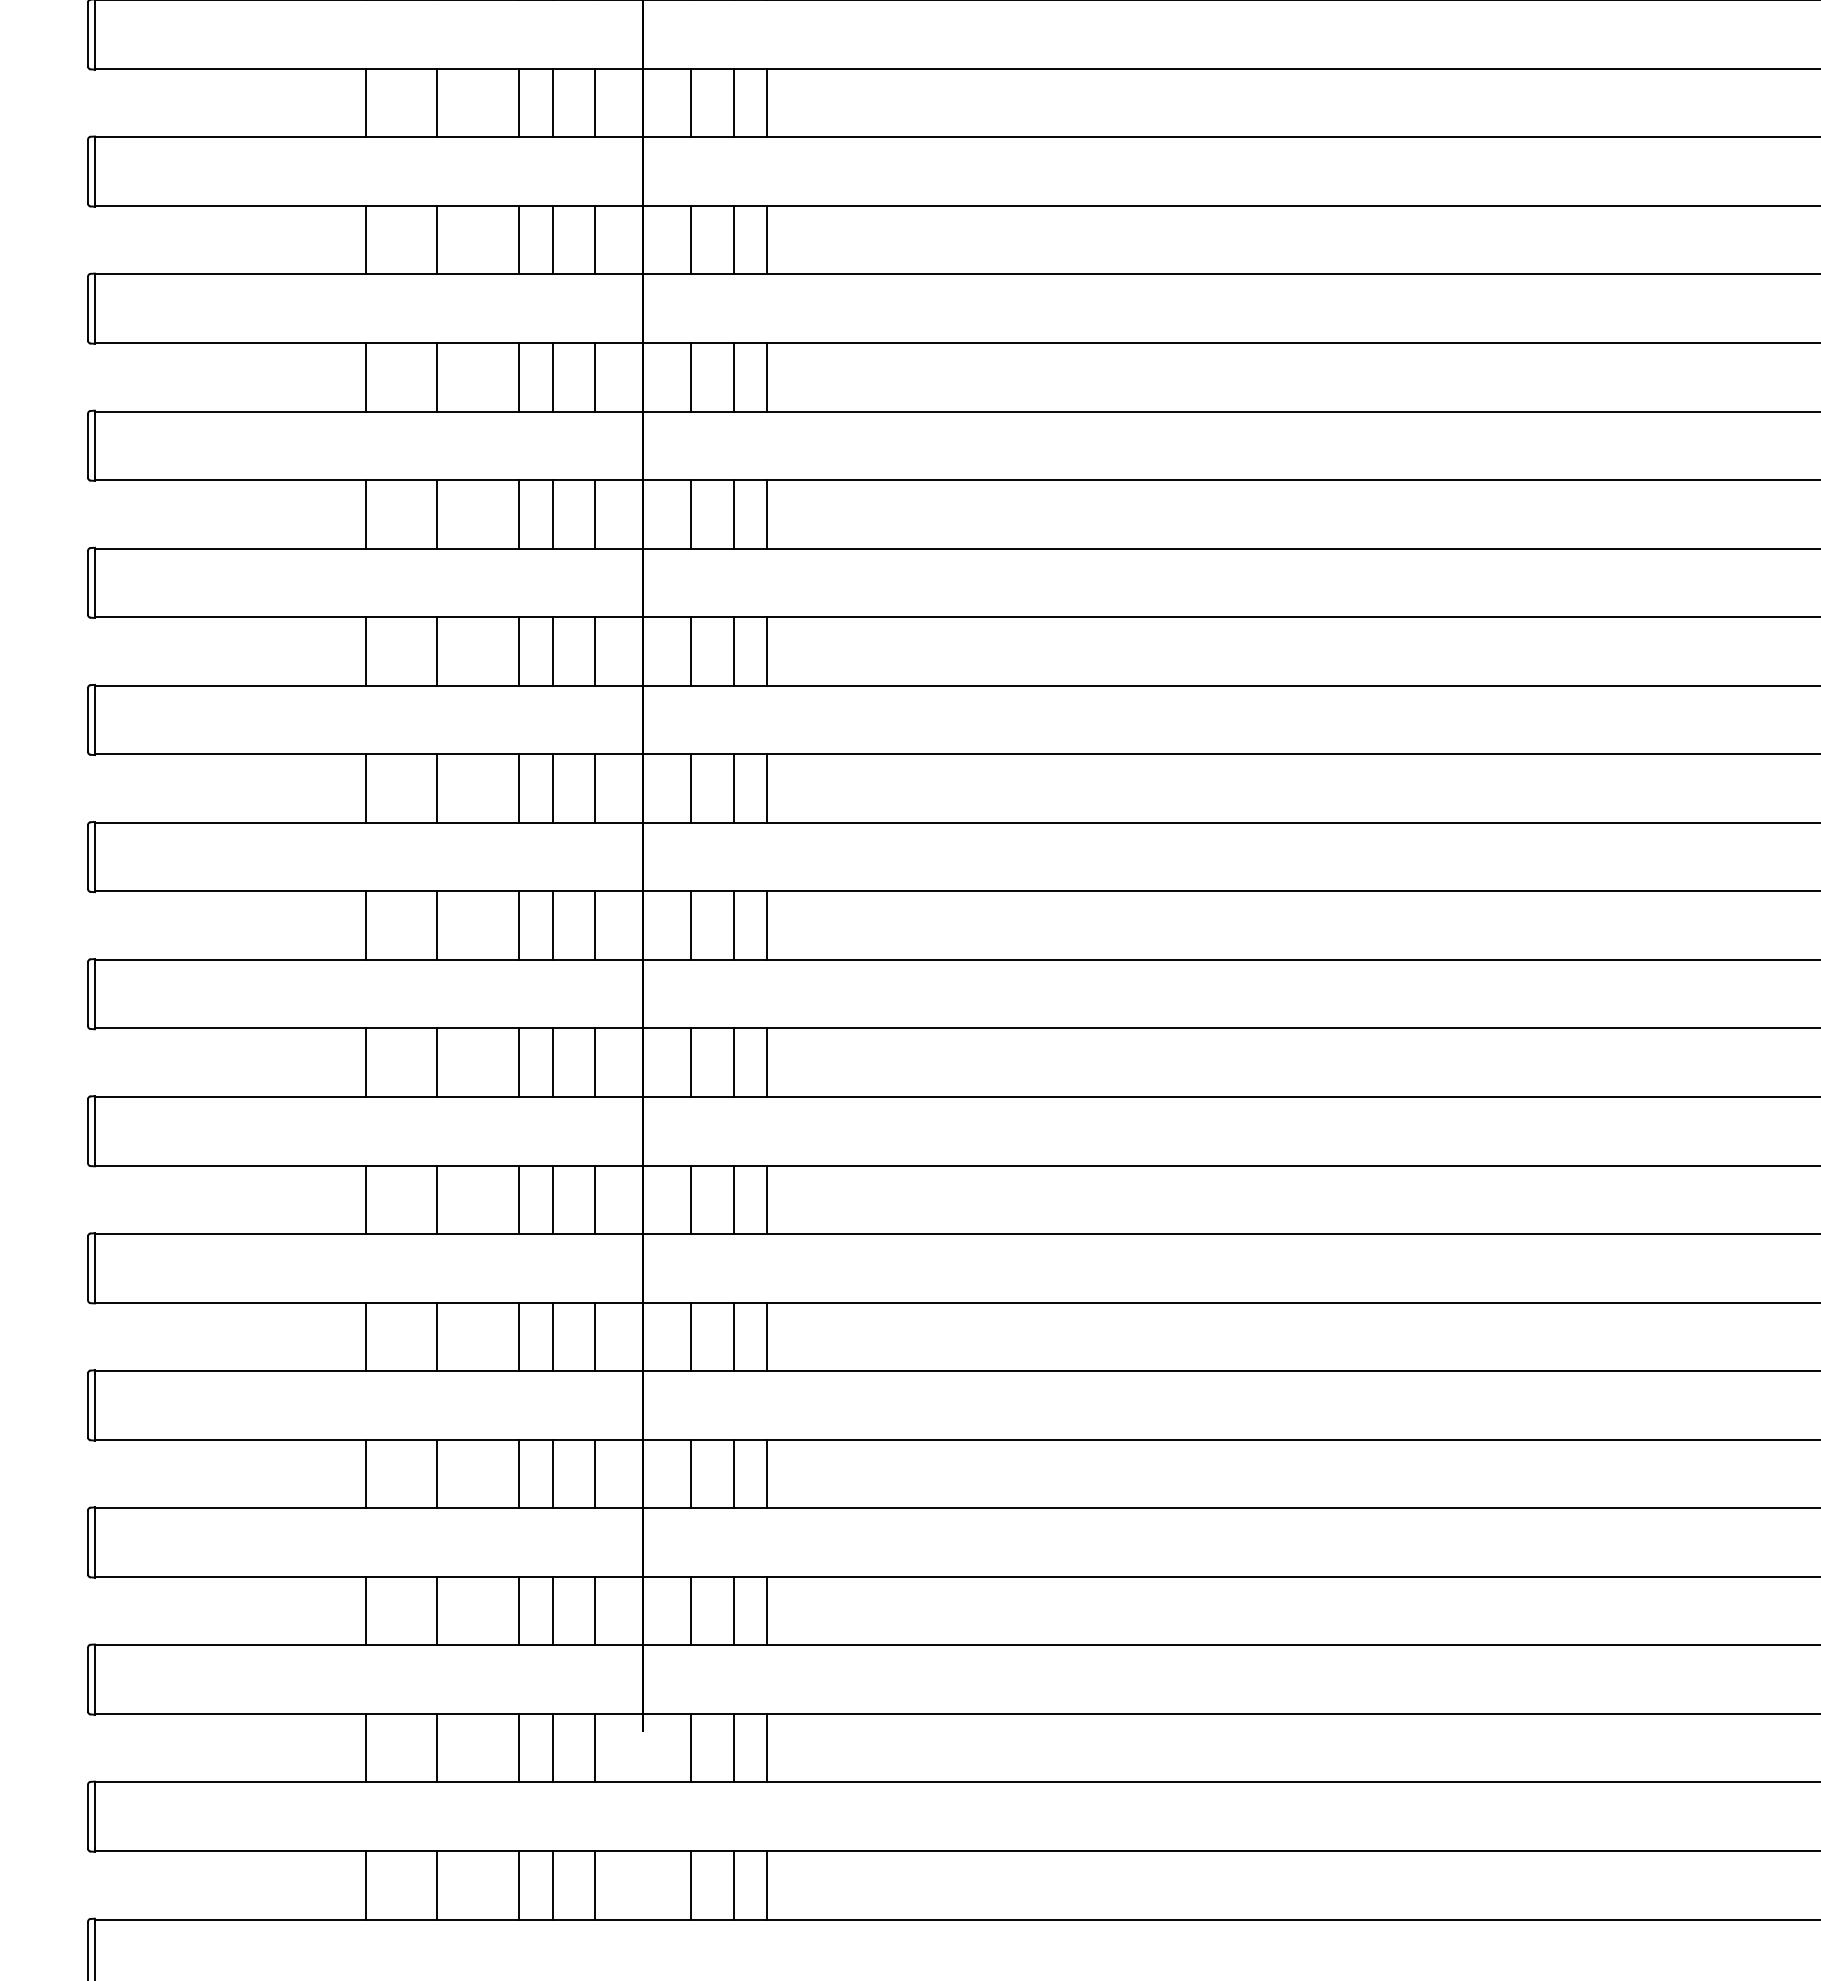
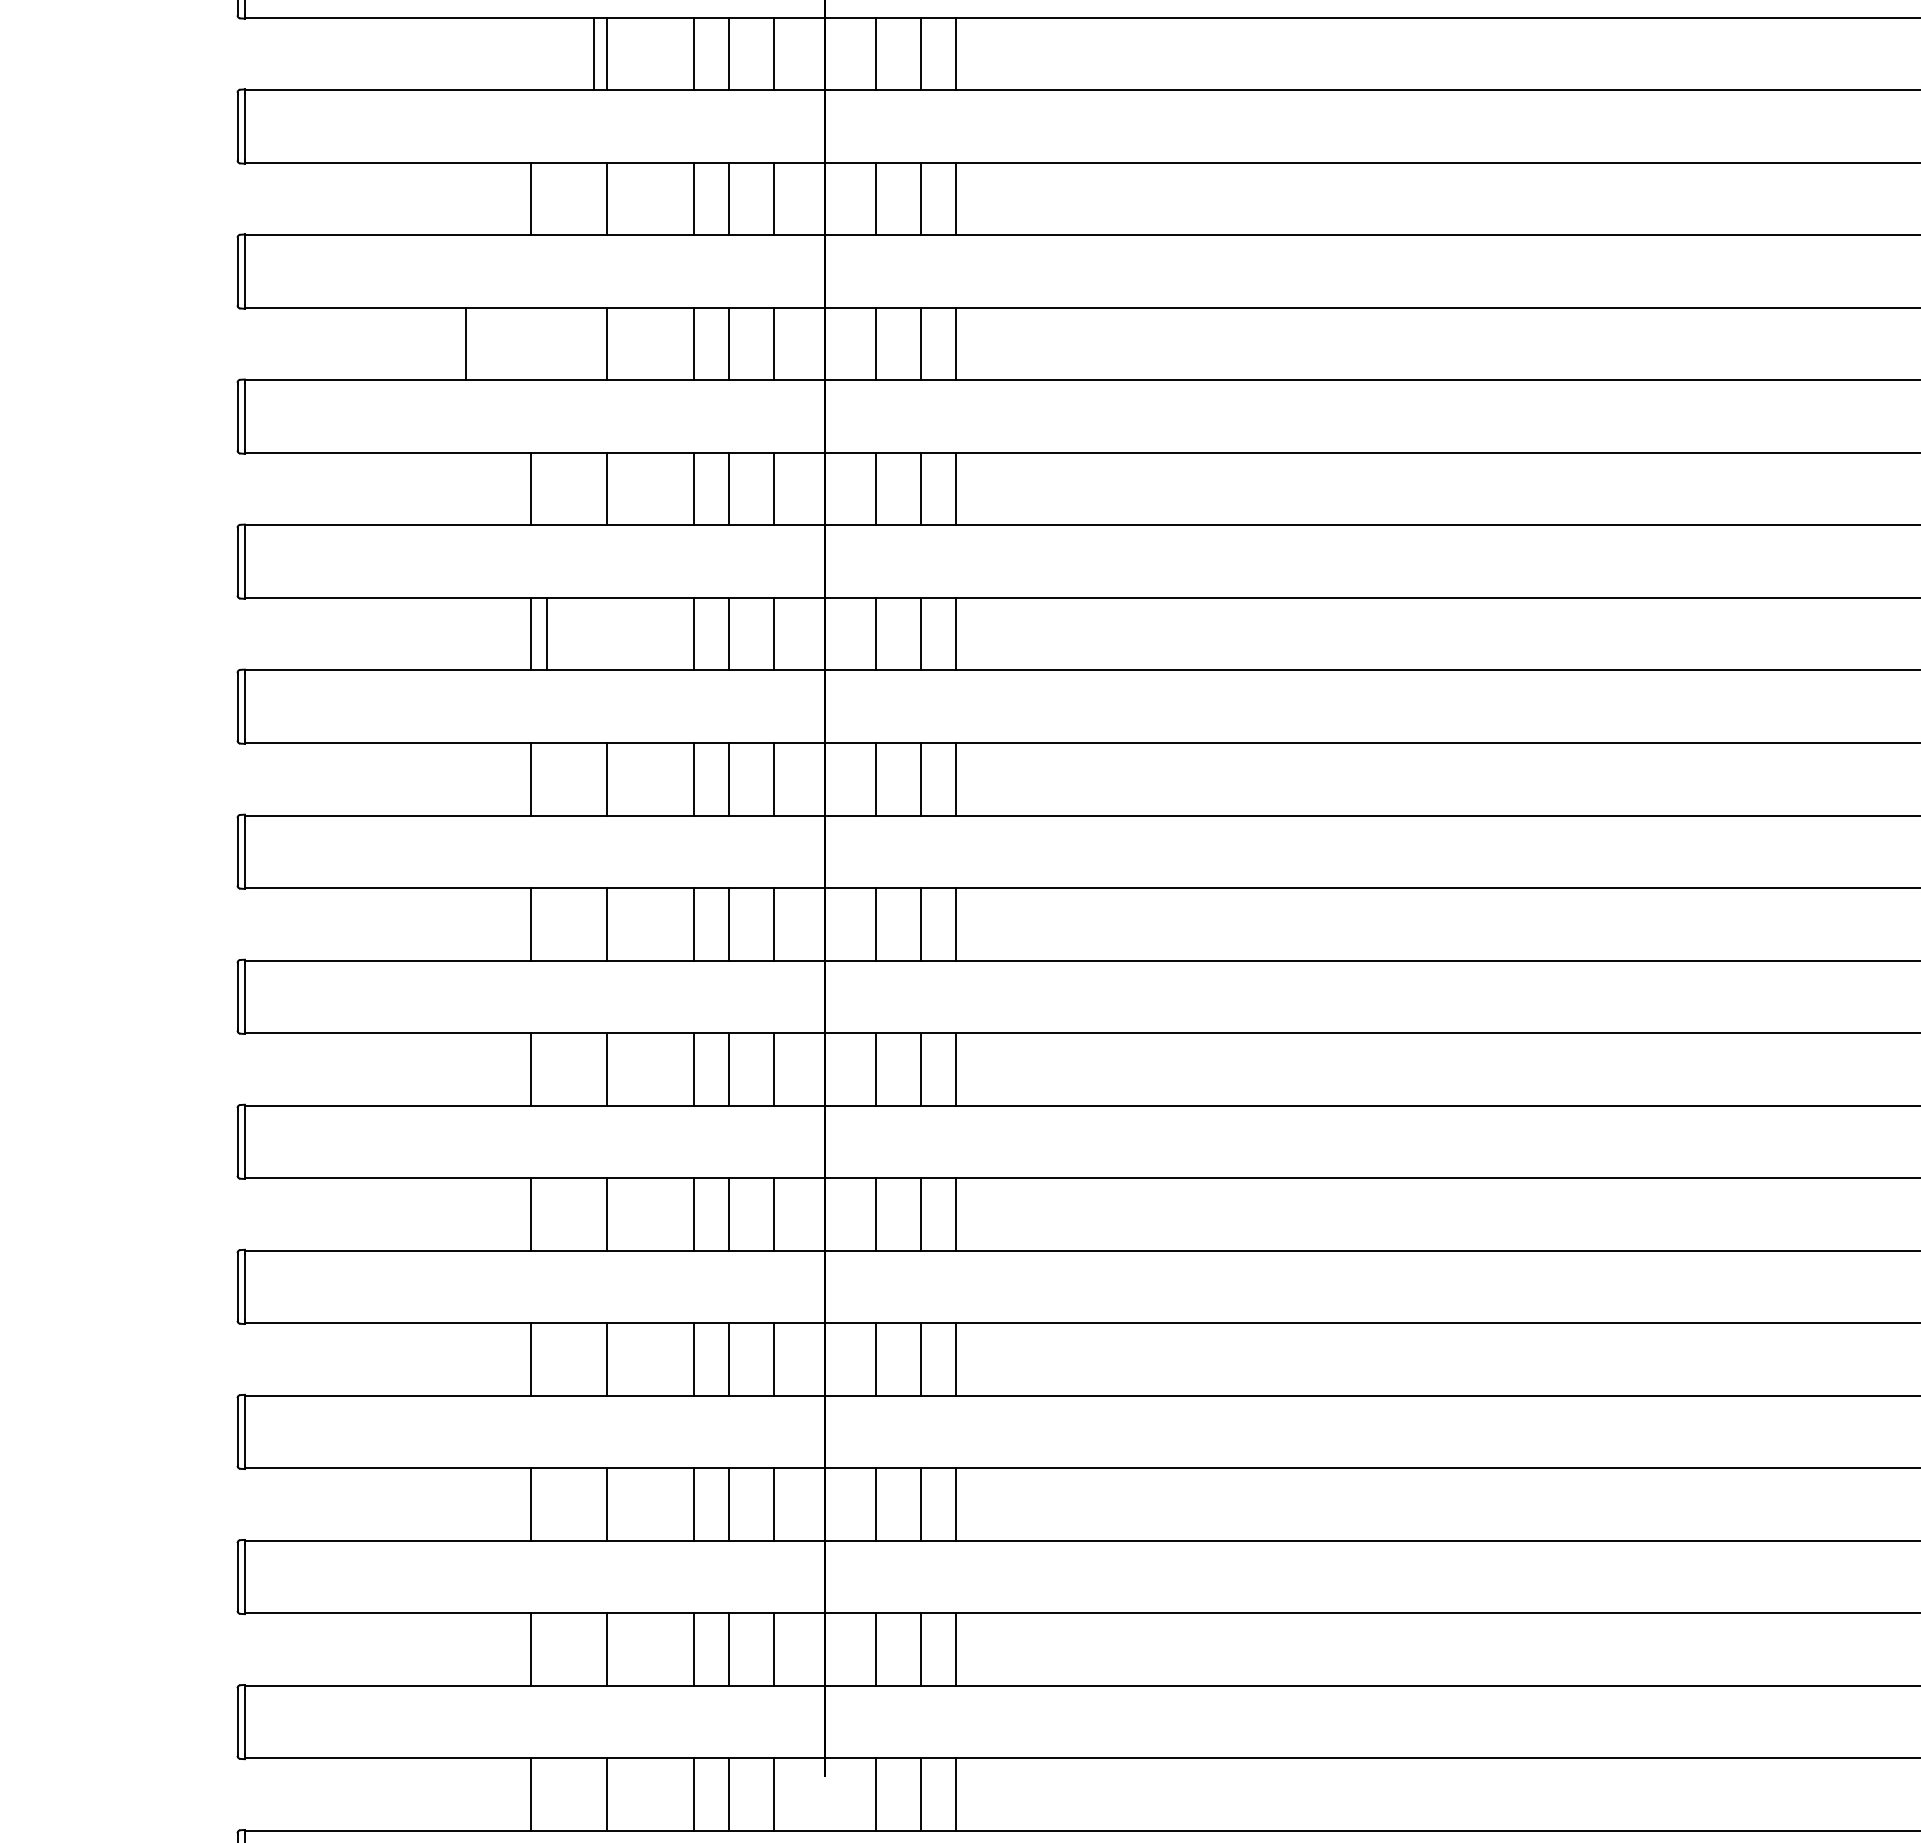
line: (365, 102) -> (593, 53), moved
line: (365, 376) -> (465, 343), moved
line: (437, 651) -> (546, 634), moved

